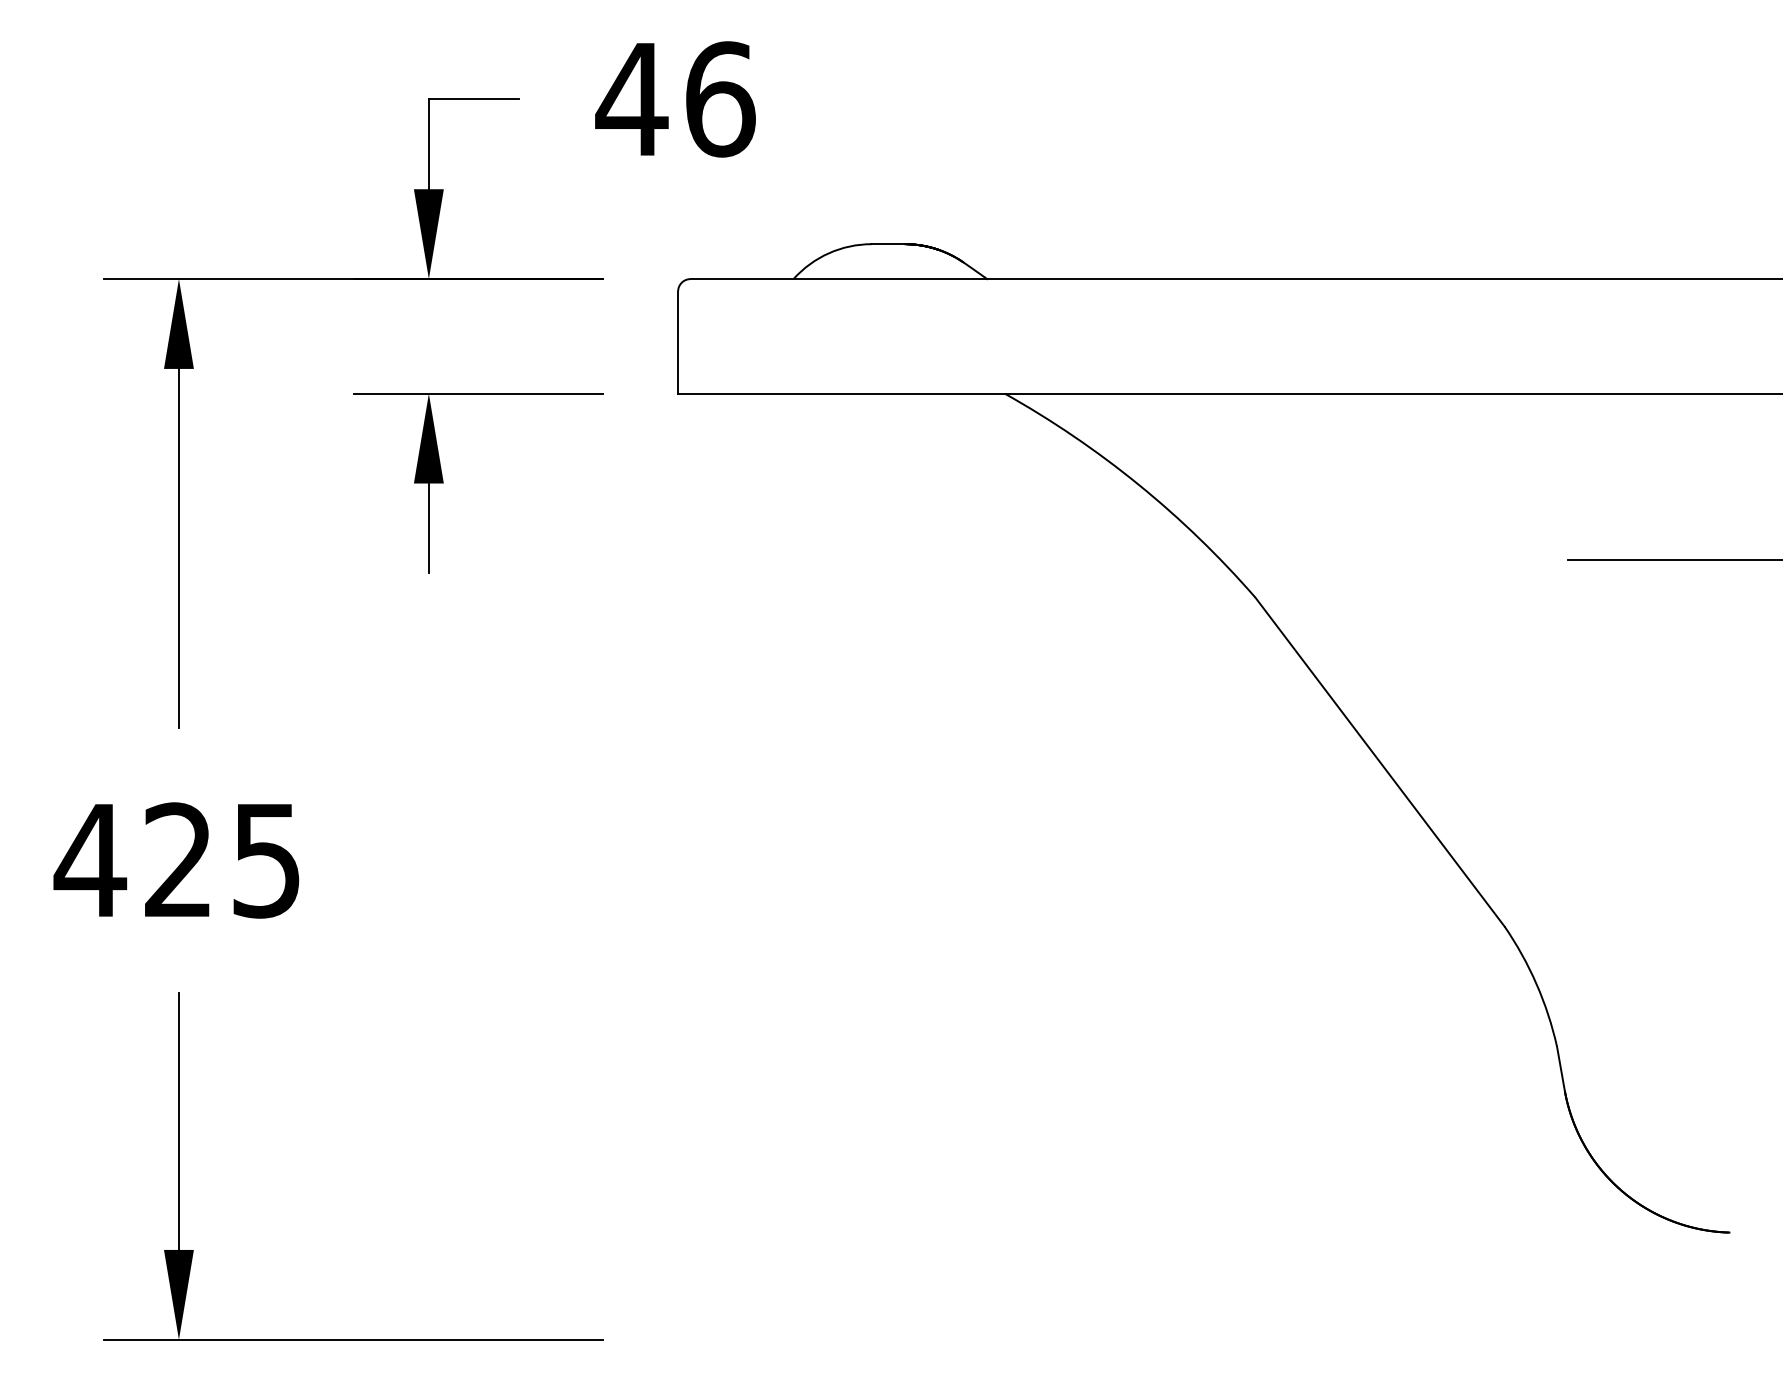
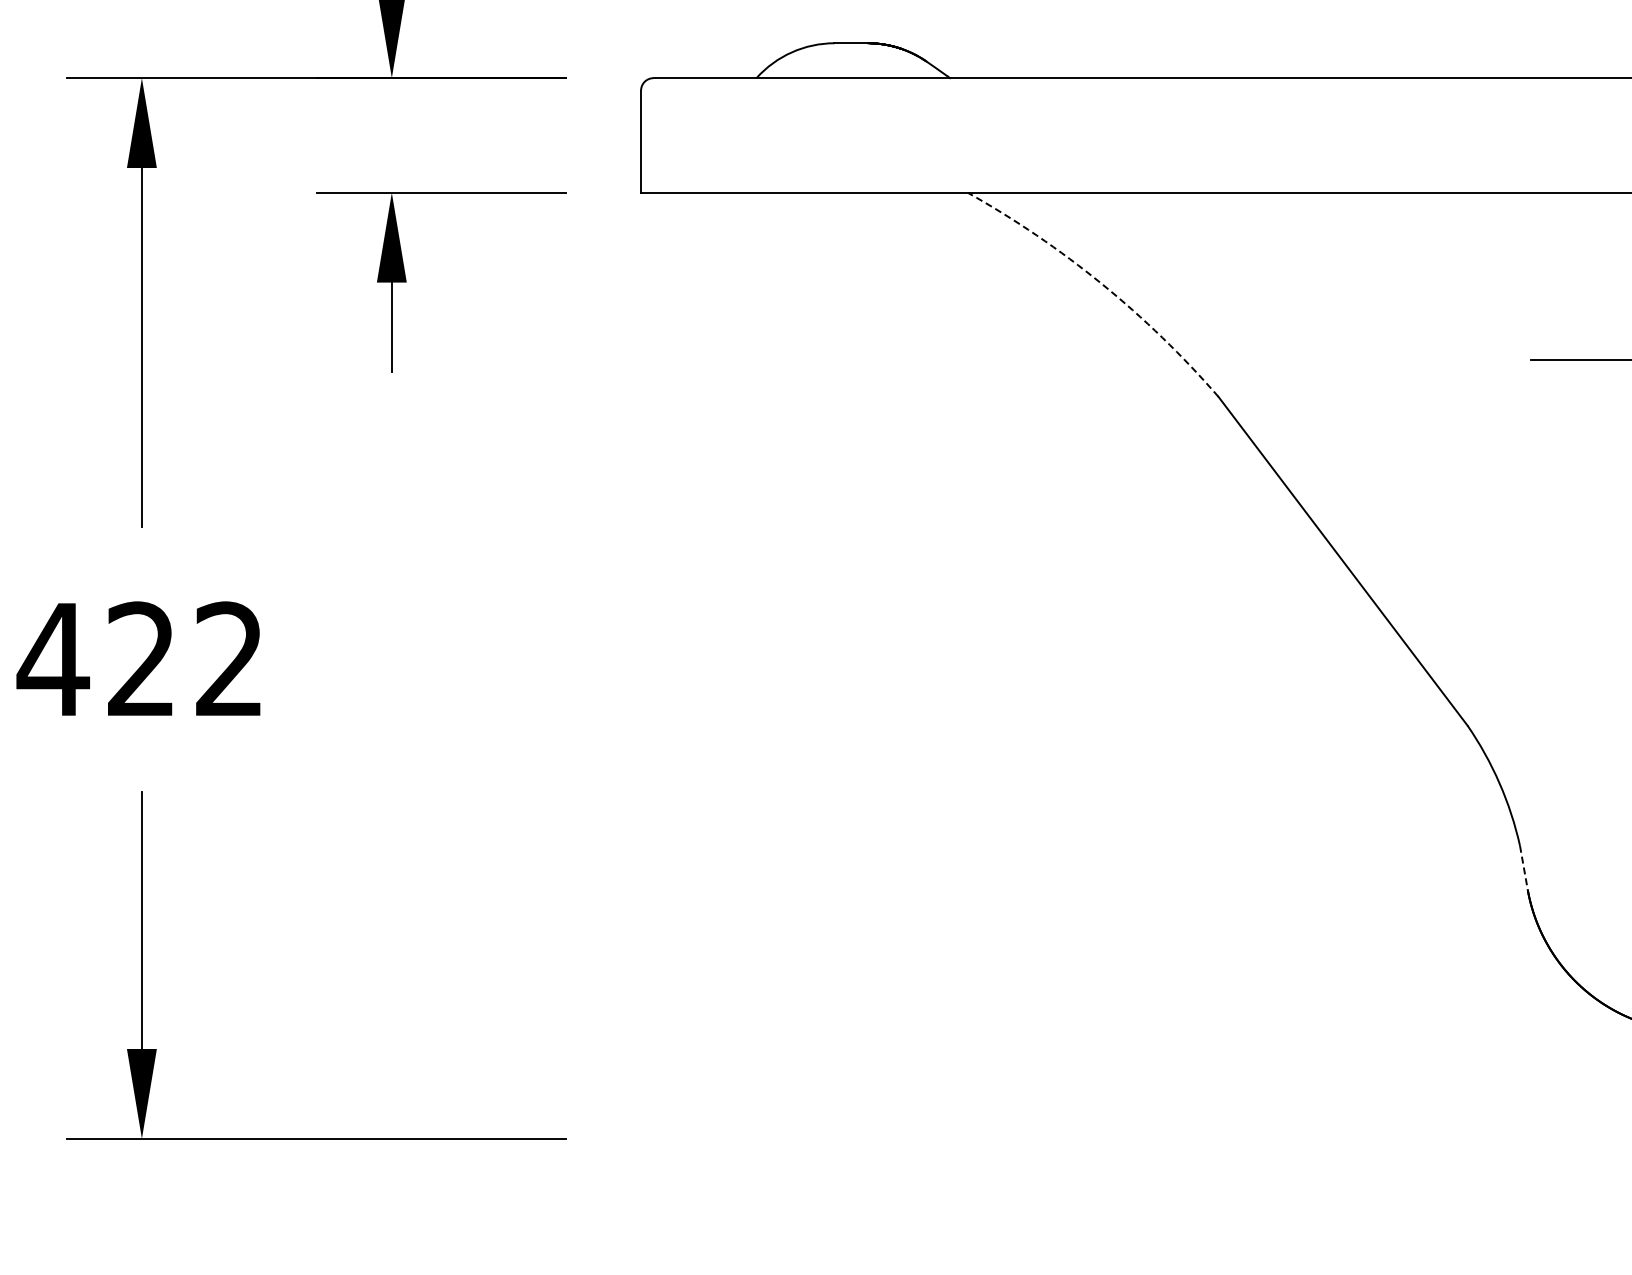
arc: (1138, 484) -> (1101, 283), solid -> dashed
text: (266, 860) -> (229, 659), 425 -> 422
line: (1561, 1069) -> (1524, 868), solid -> dashed

